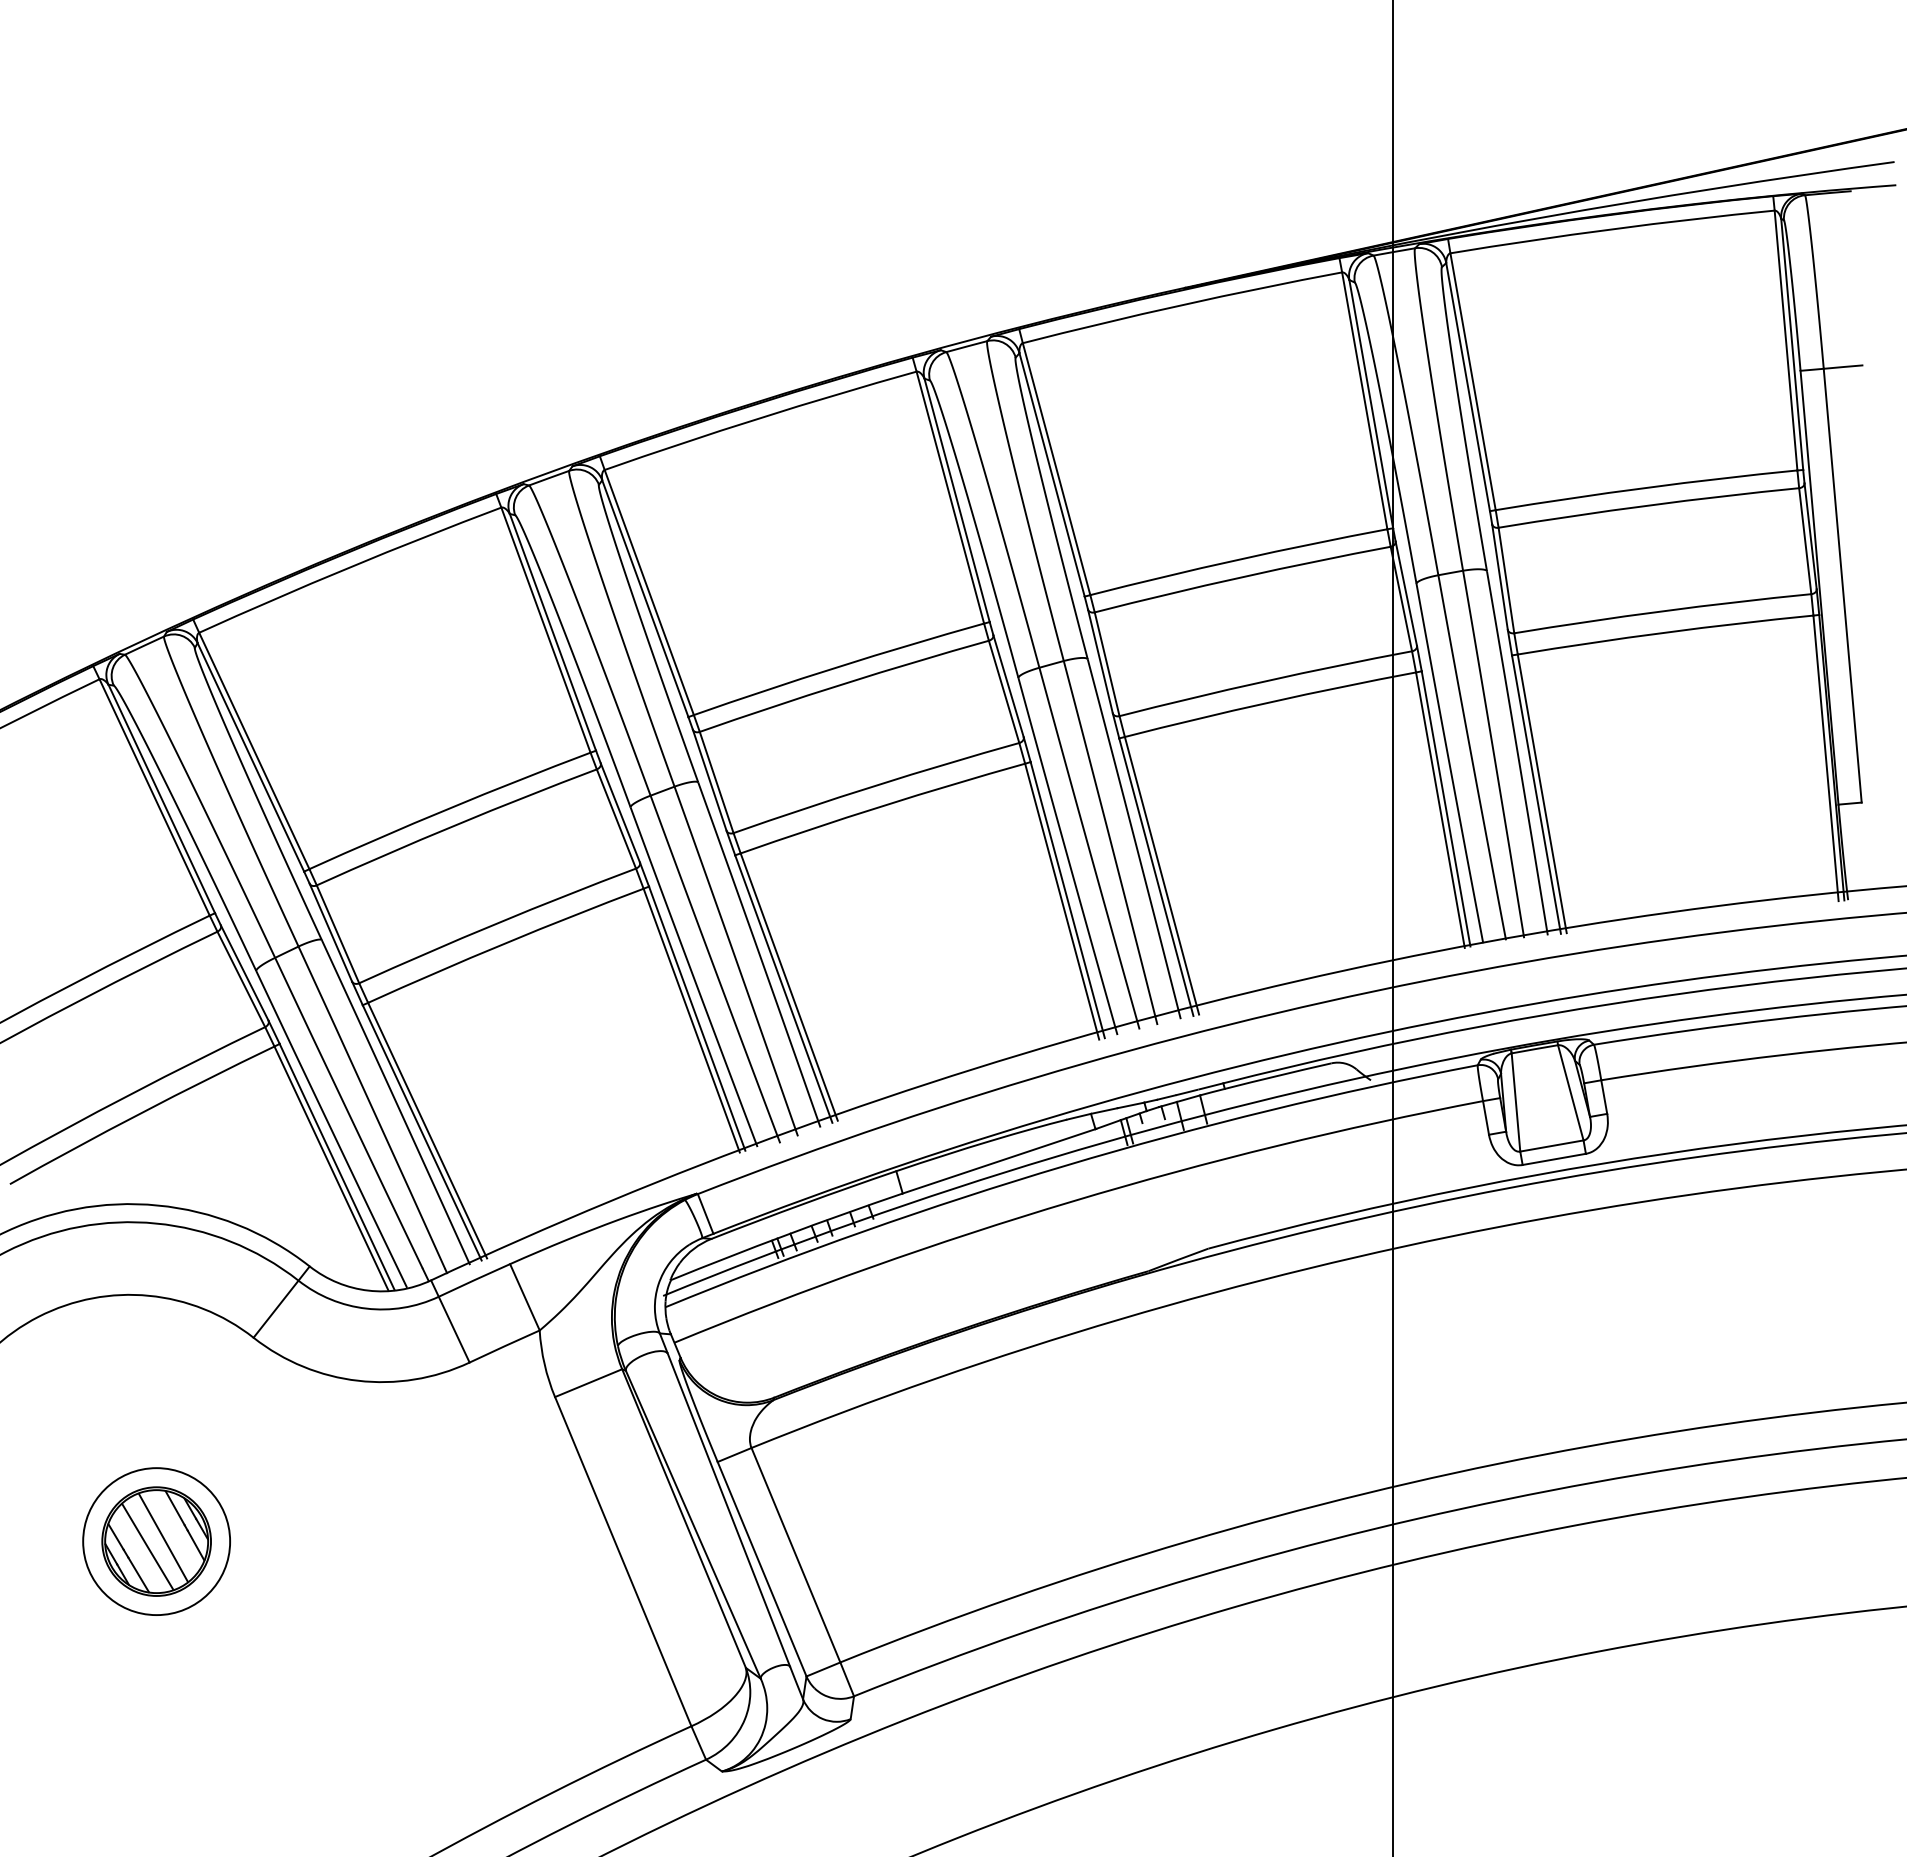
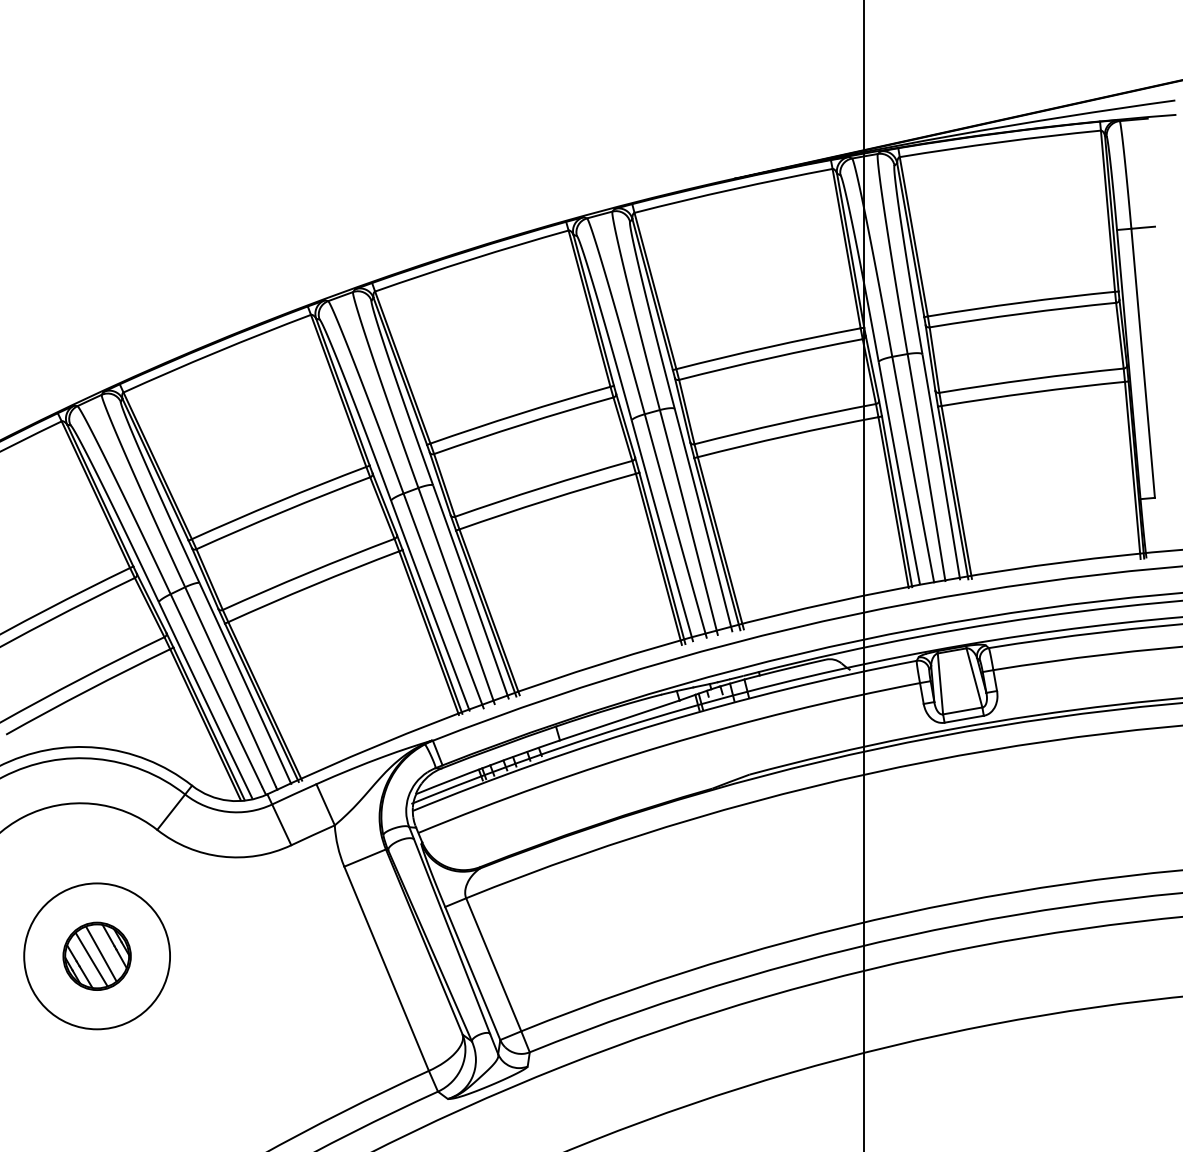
circle: (155, 1540) -> (96, 955), size x1.6

